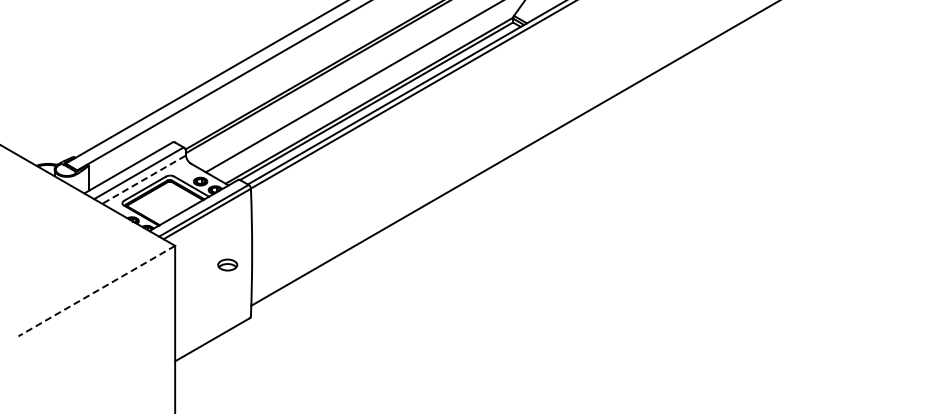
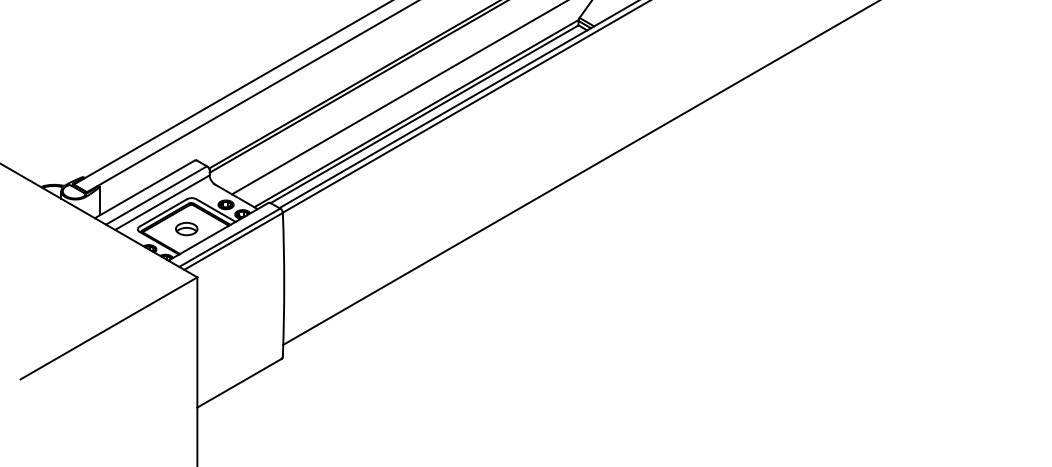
line: (143, 180) -> (161, 203), dashed -> solid
part: (227, 264) -> (186, 228), moved
line: (96, 291) -> (108, 328), dashed -> solid

